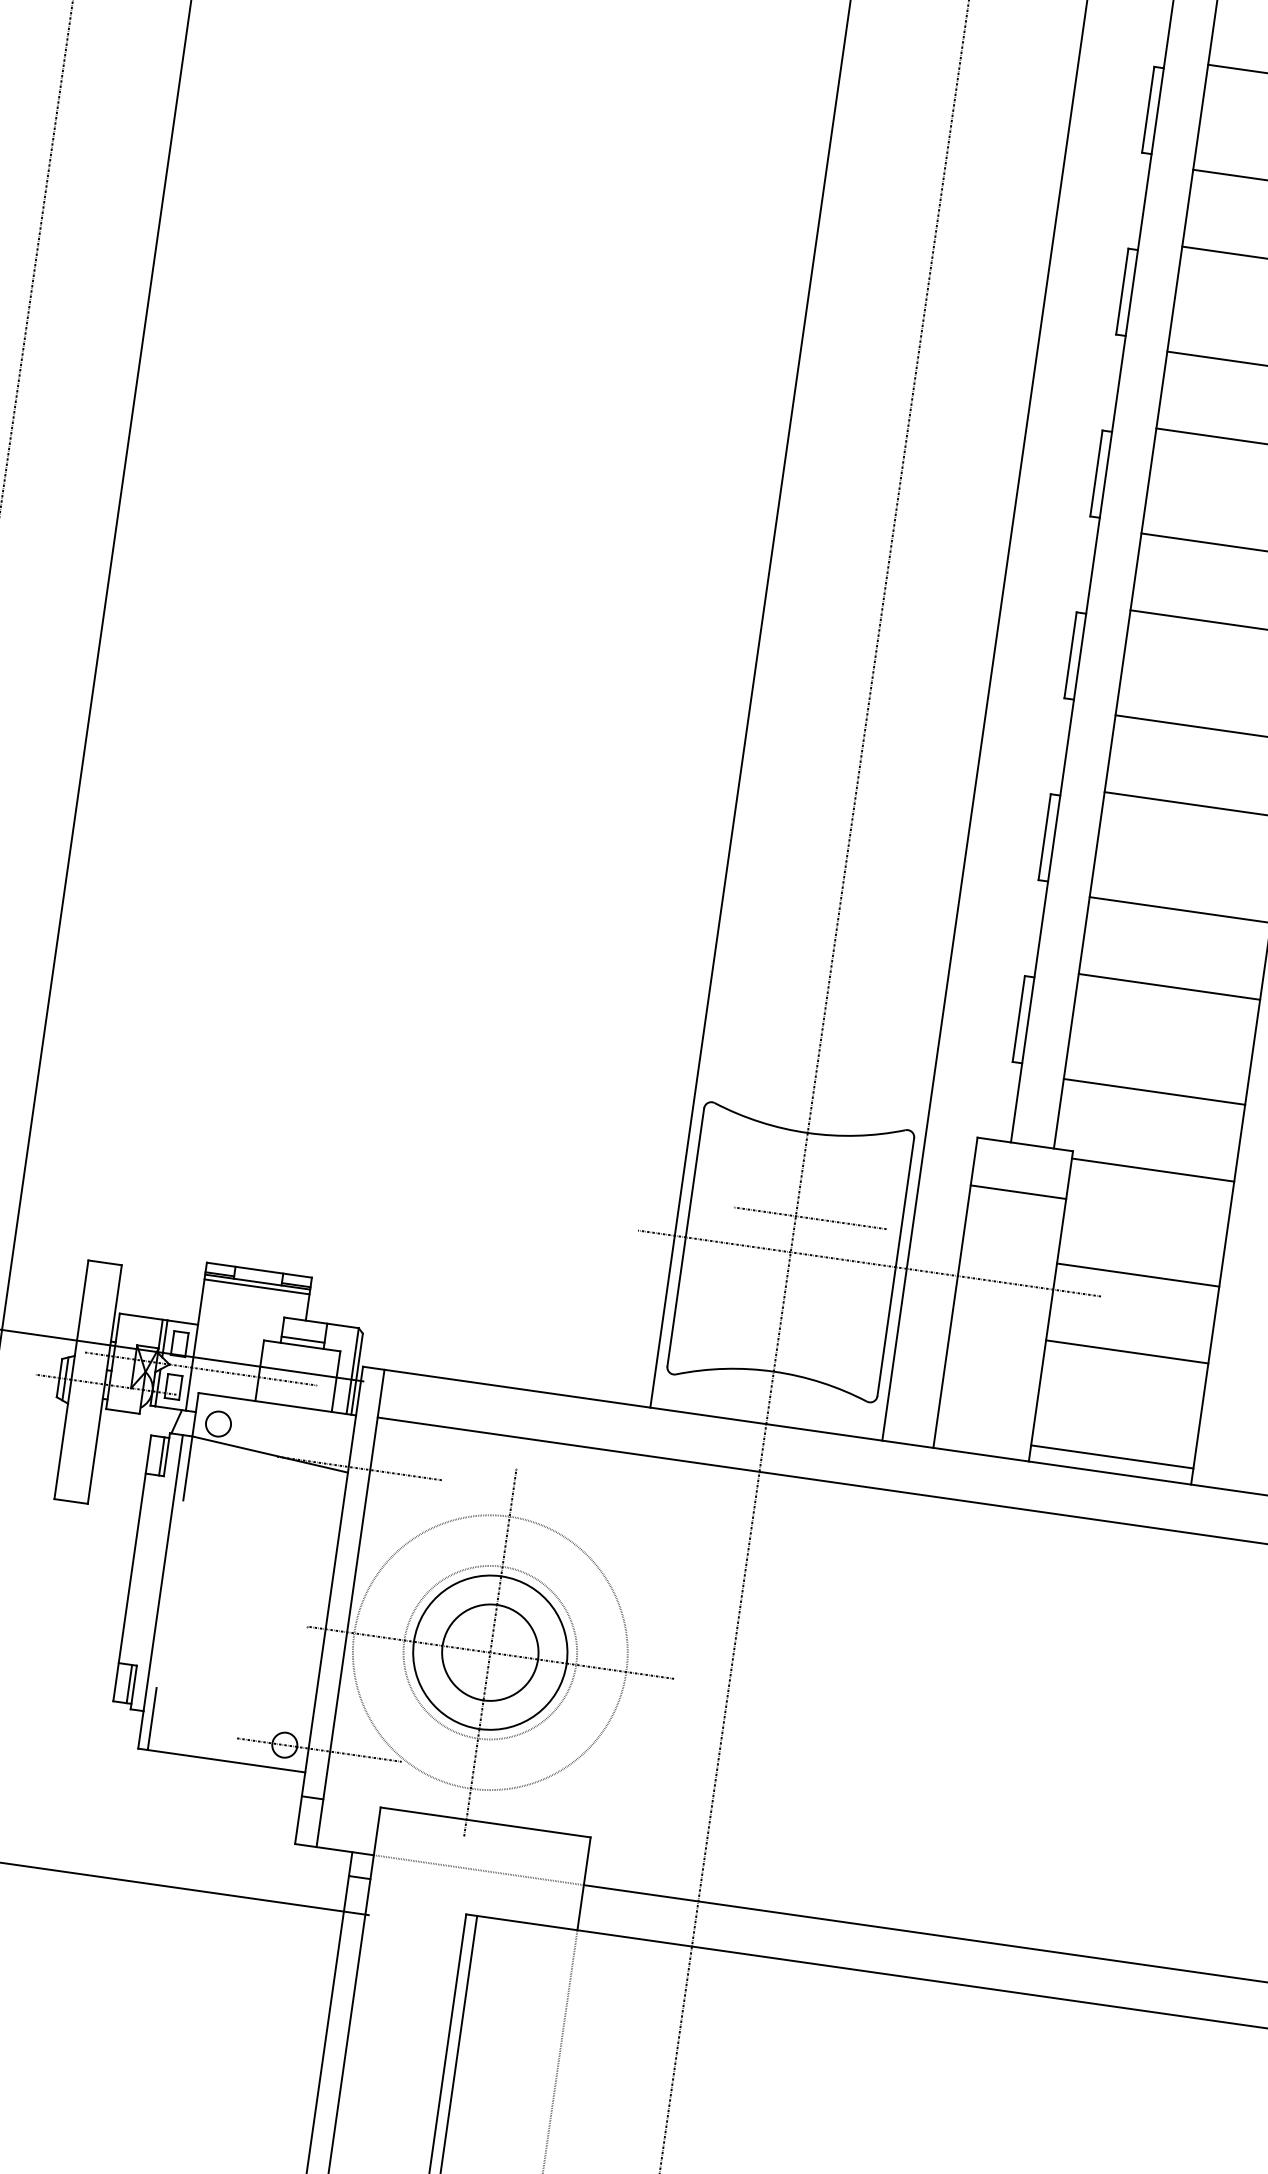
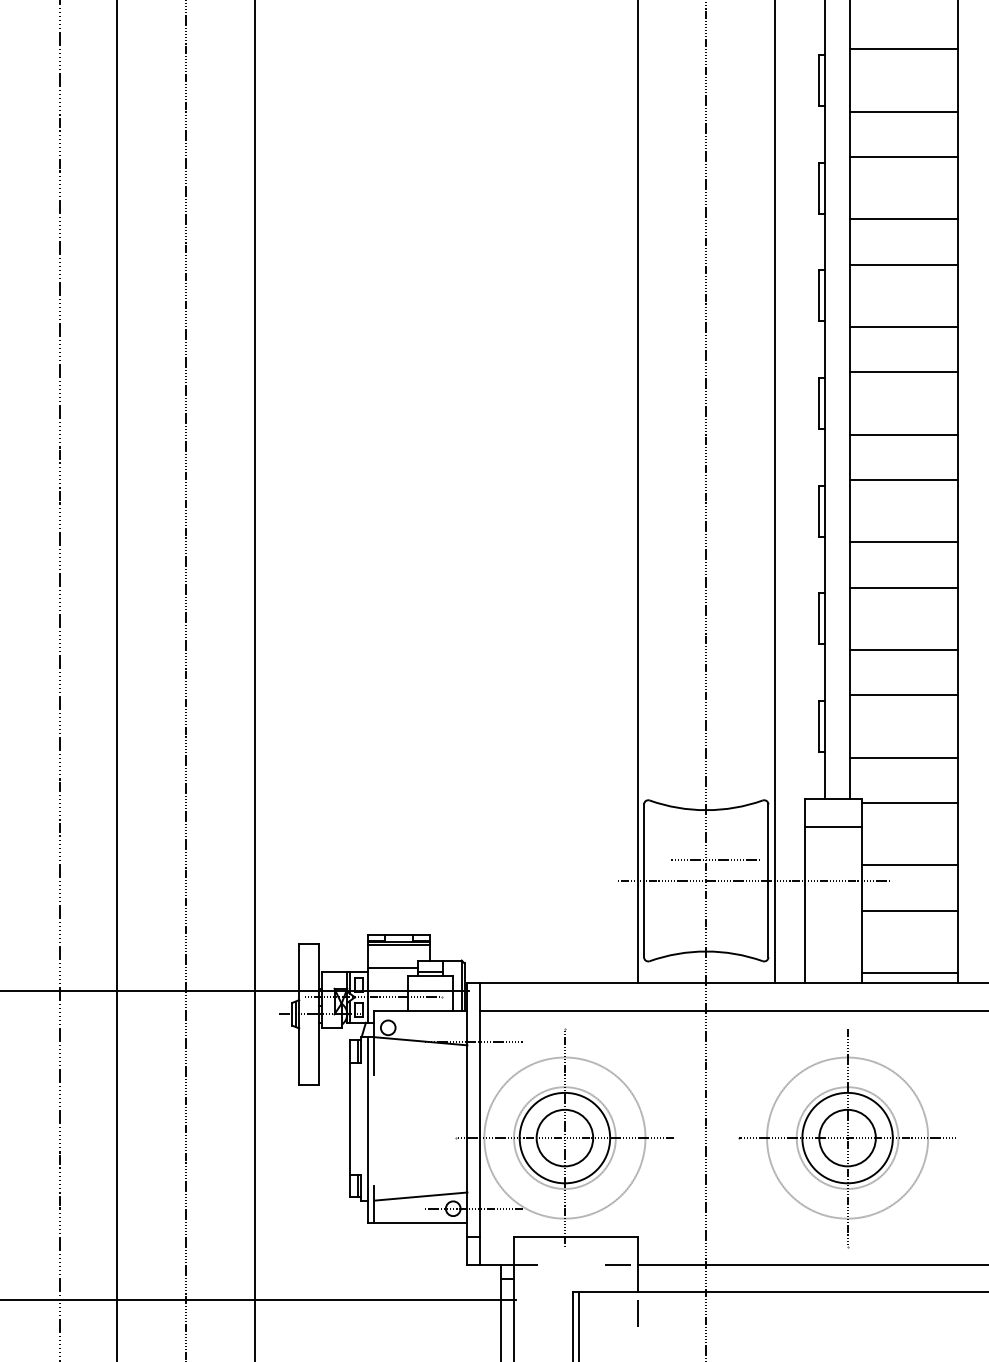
line: (239, 1324) -> (392, 968), added
line: (232, 1716) -> (420, 1196), added
part: (965, 1721) -> (846, 1138), added

